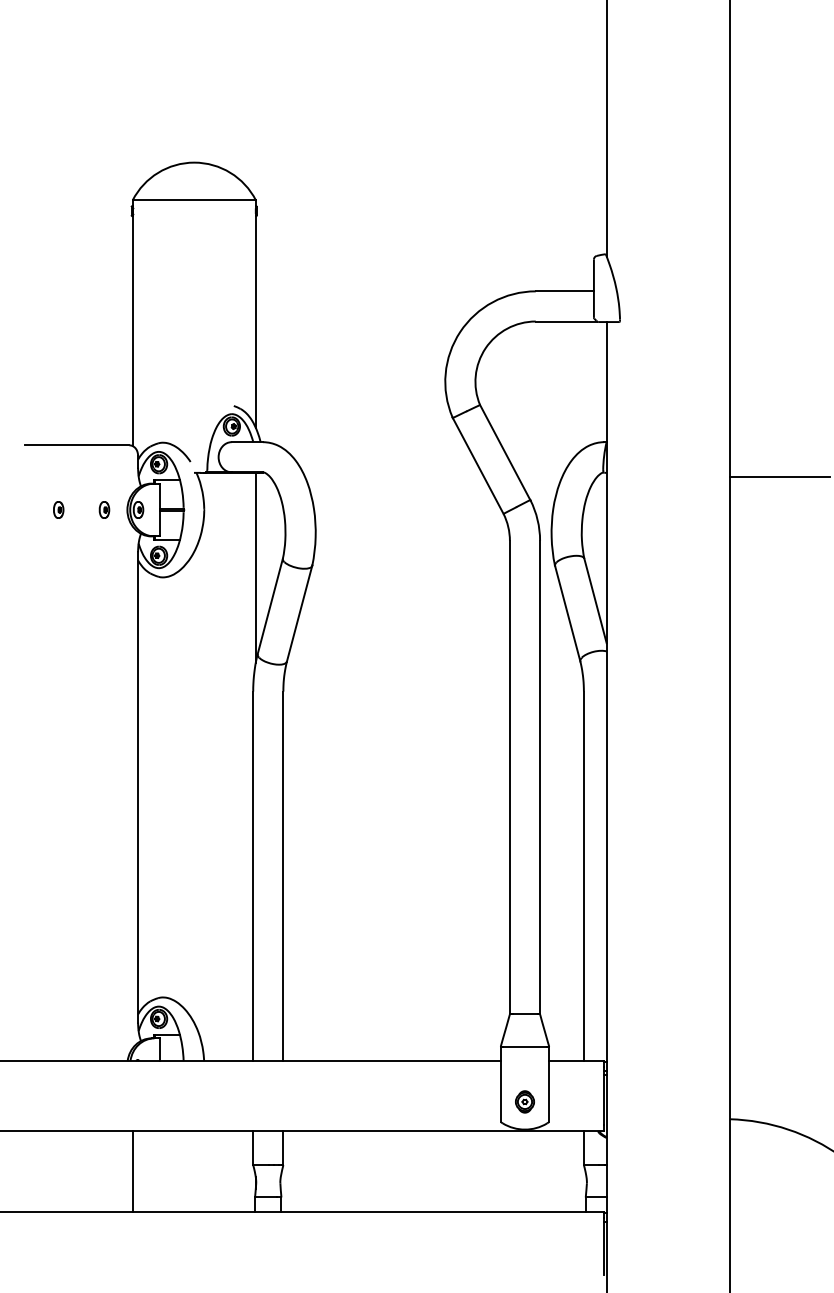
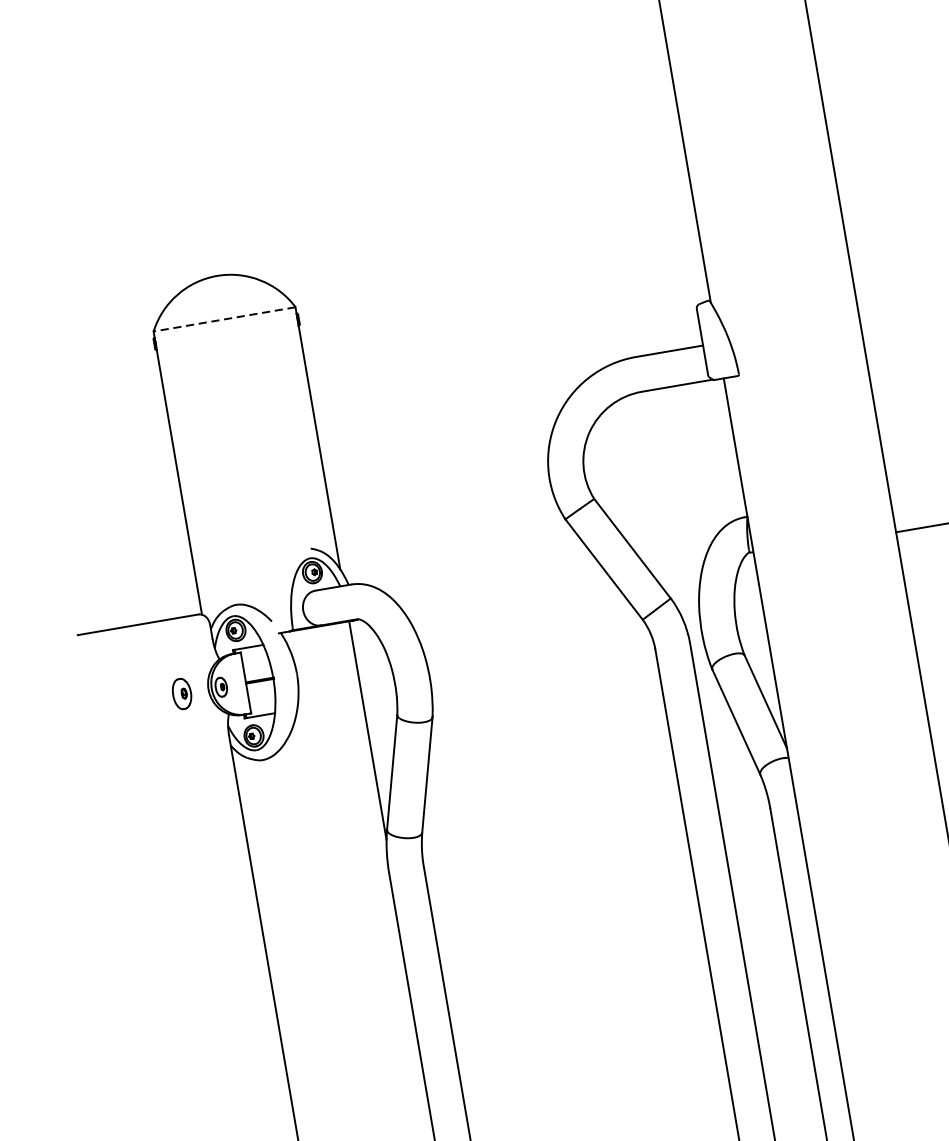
line: (194, 200) -> (224, 319), solid -> dashed
part: (58, 509) -> (129, 702), removed
part: (104, 509) -> (182, 693), size x1.6

